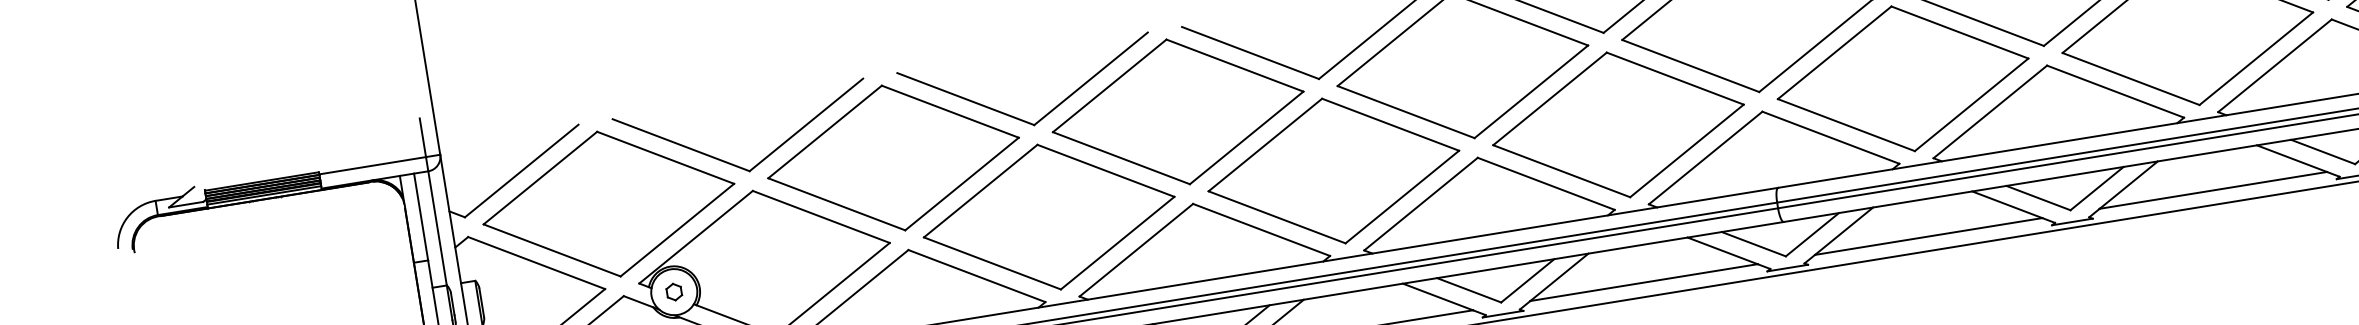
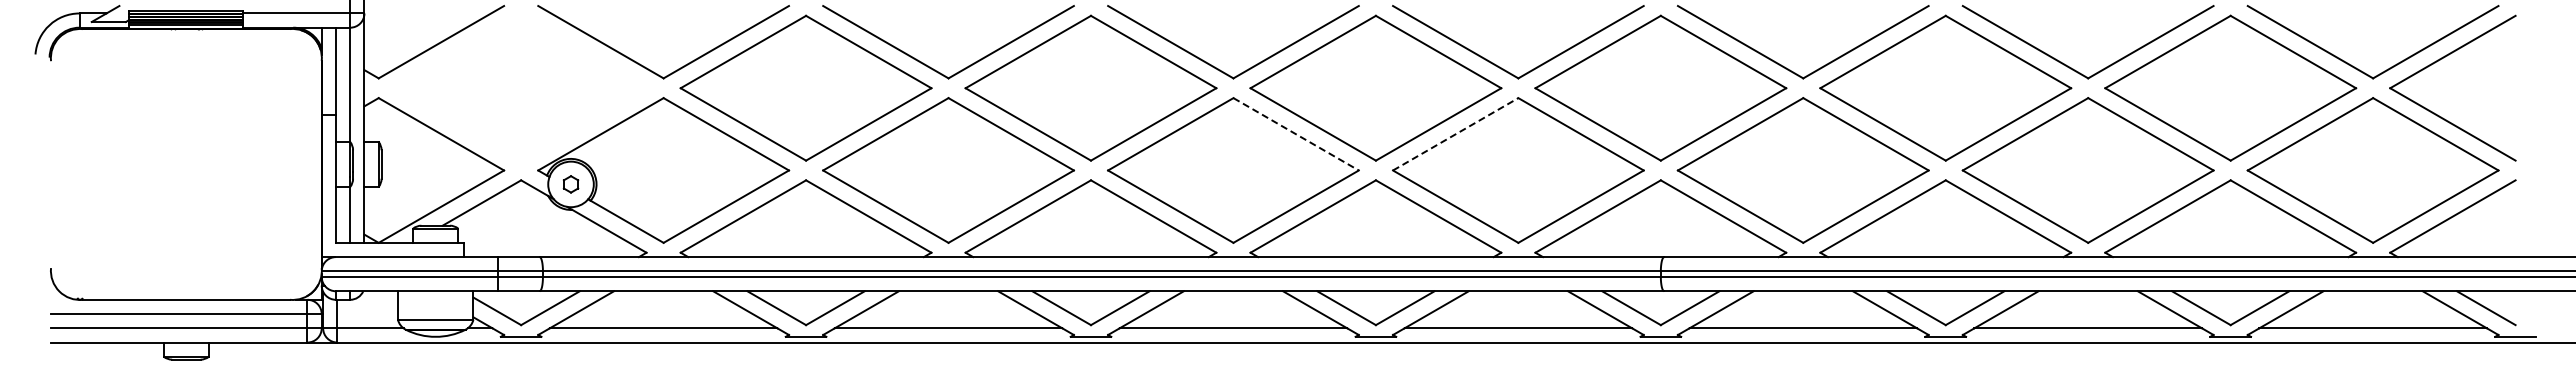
line: (1550, 98) -> (1456, 134), solid -> dashed
line: (1391, 124) -> (1296, 134), solid -> dashed
part: (608, 203) -> (520, 87), removed

